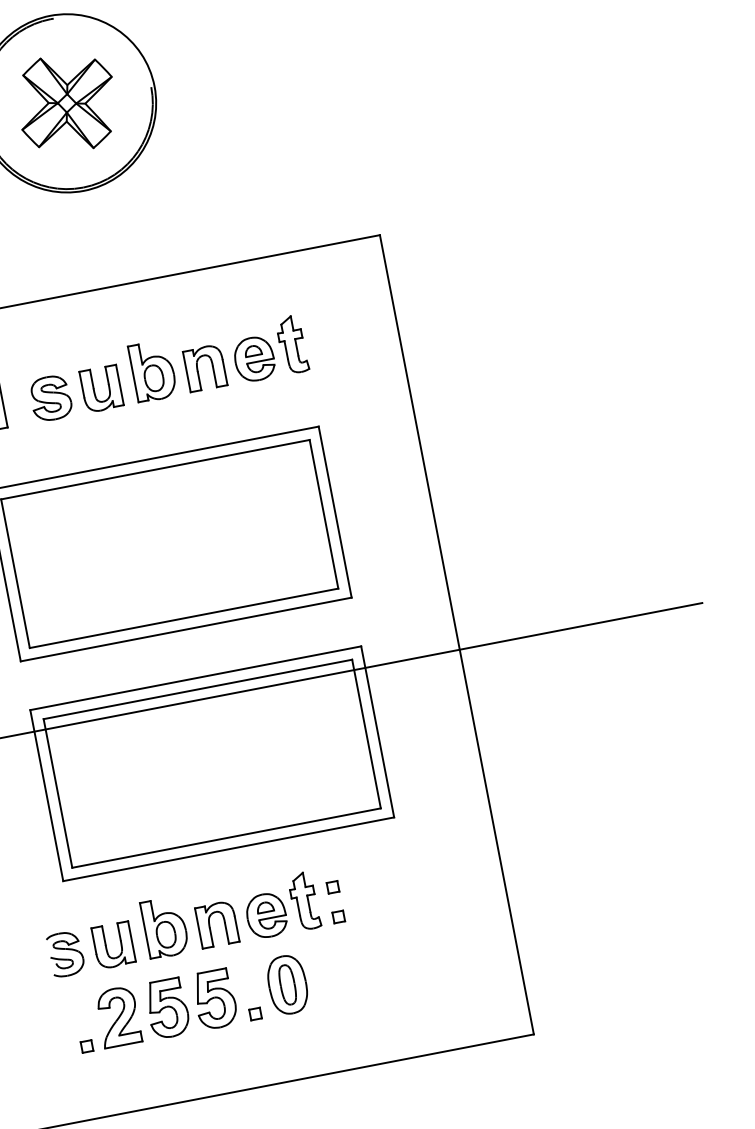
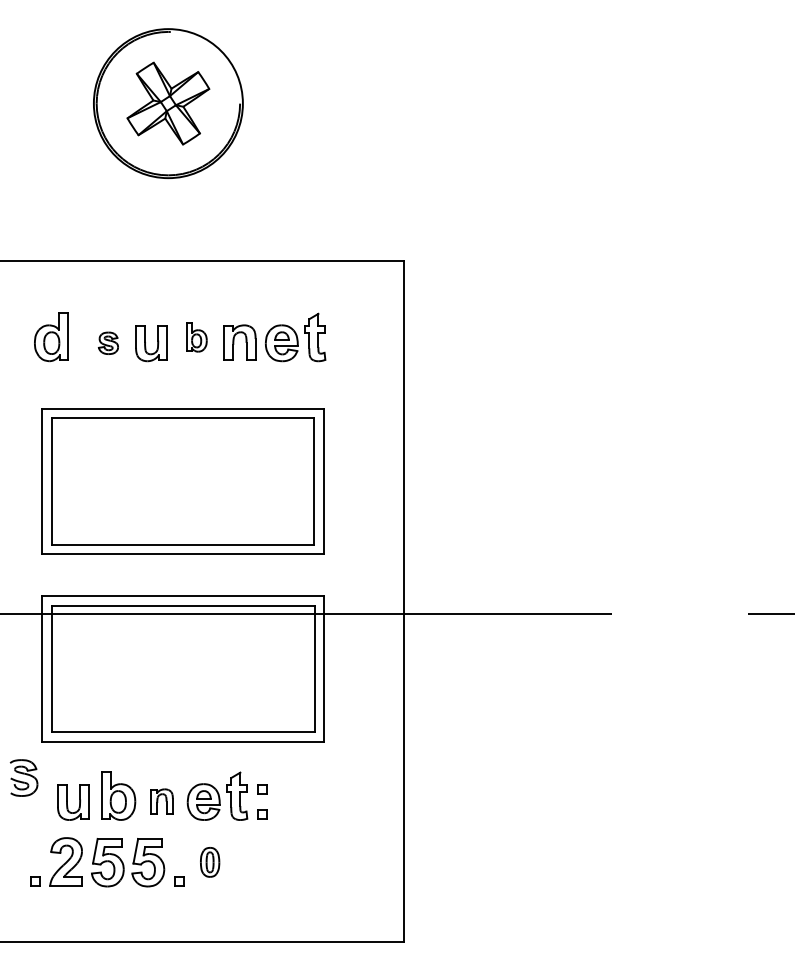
part: (152, 371) -> (196, 337), size x0.6
part: (50, 398) -> (108, 343), size x0.6
part: (216, 924) -> (161, 801), size x0.7
part: (65, 953) -> (23, 777), moved
part: (286, 985) -> (209, 862), size x0.6

